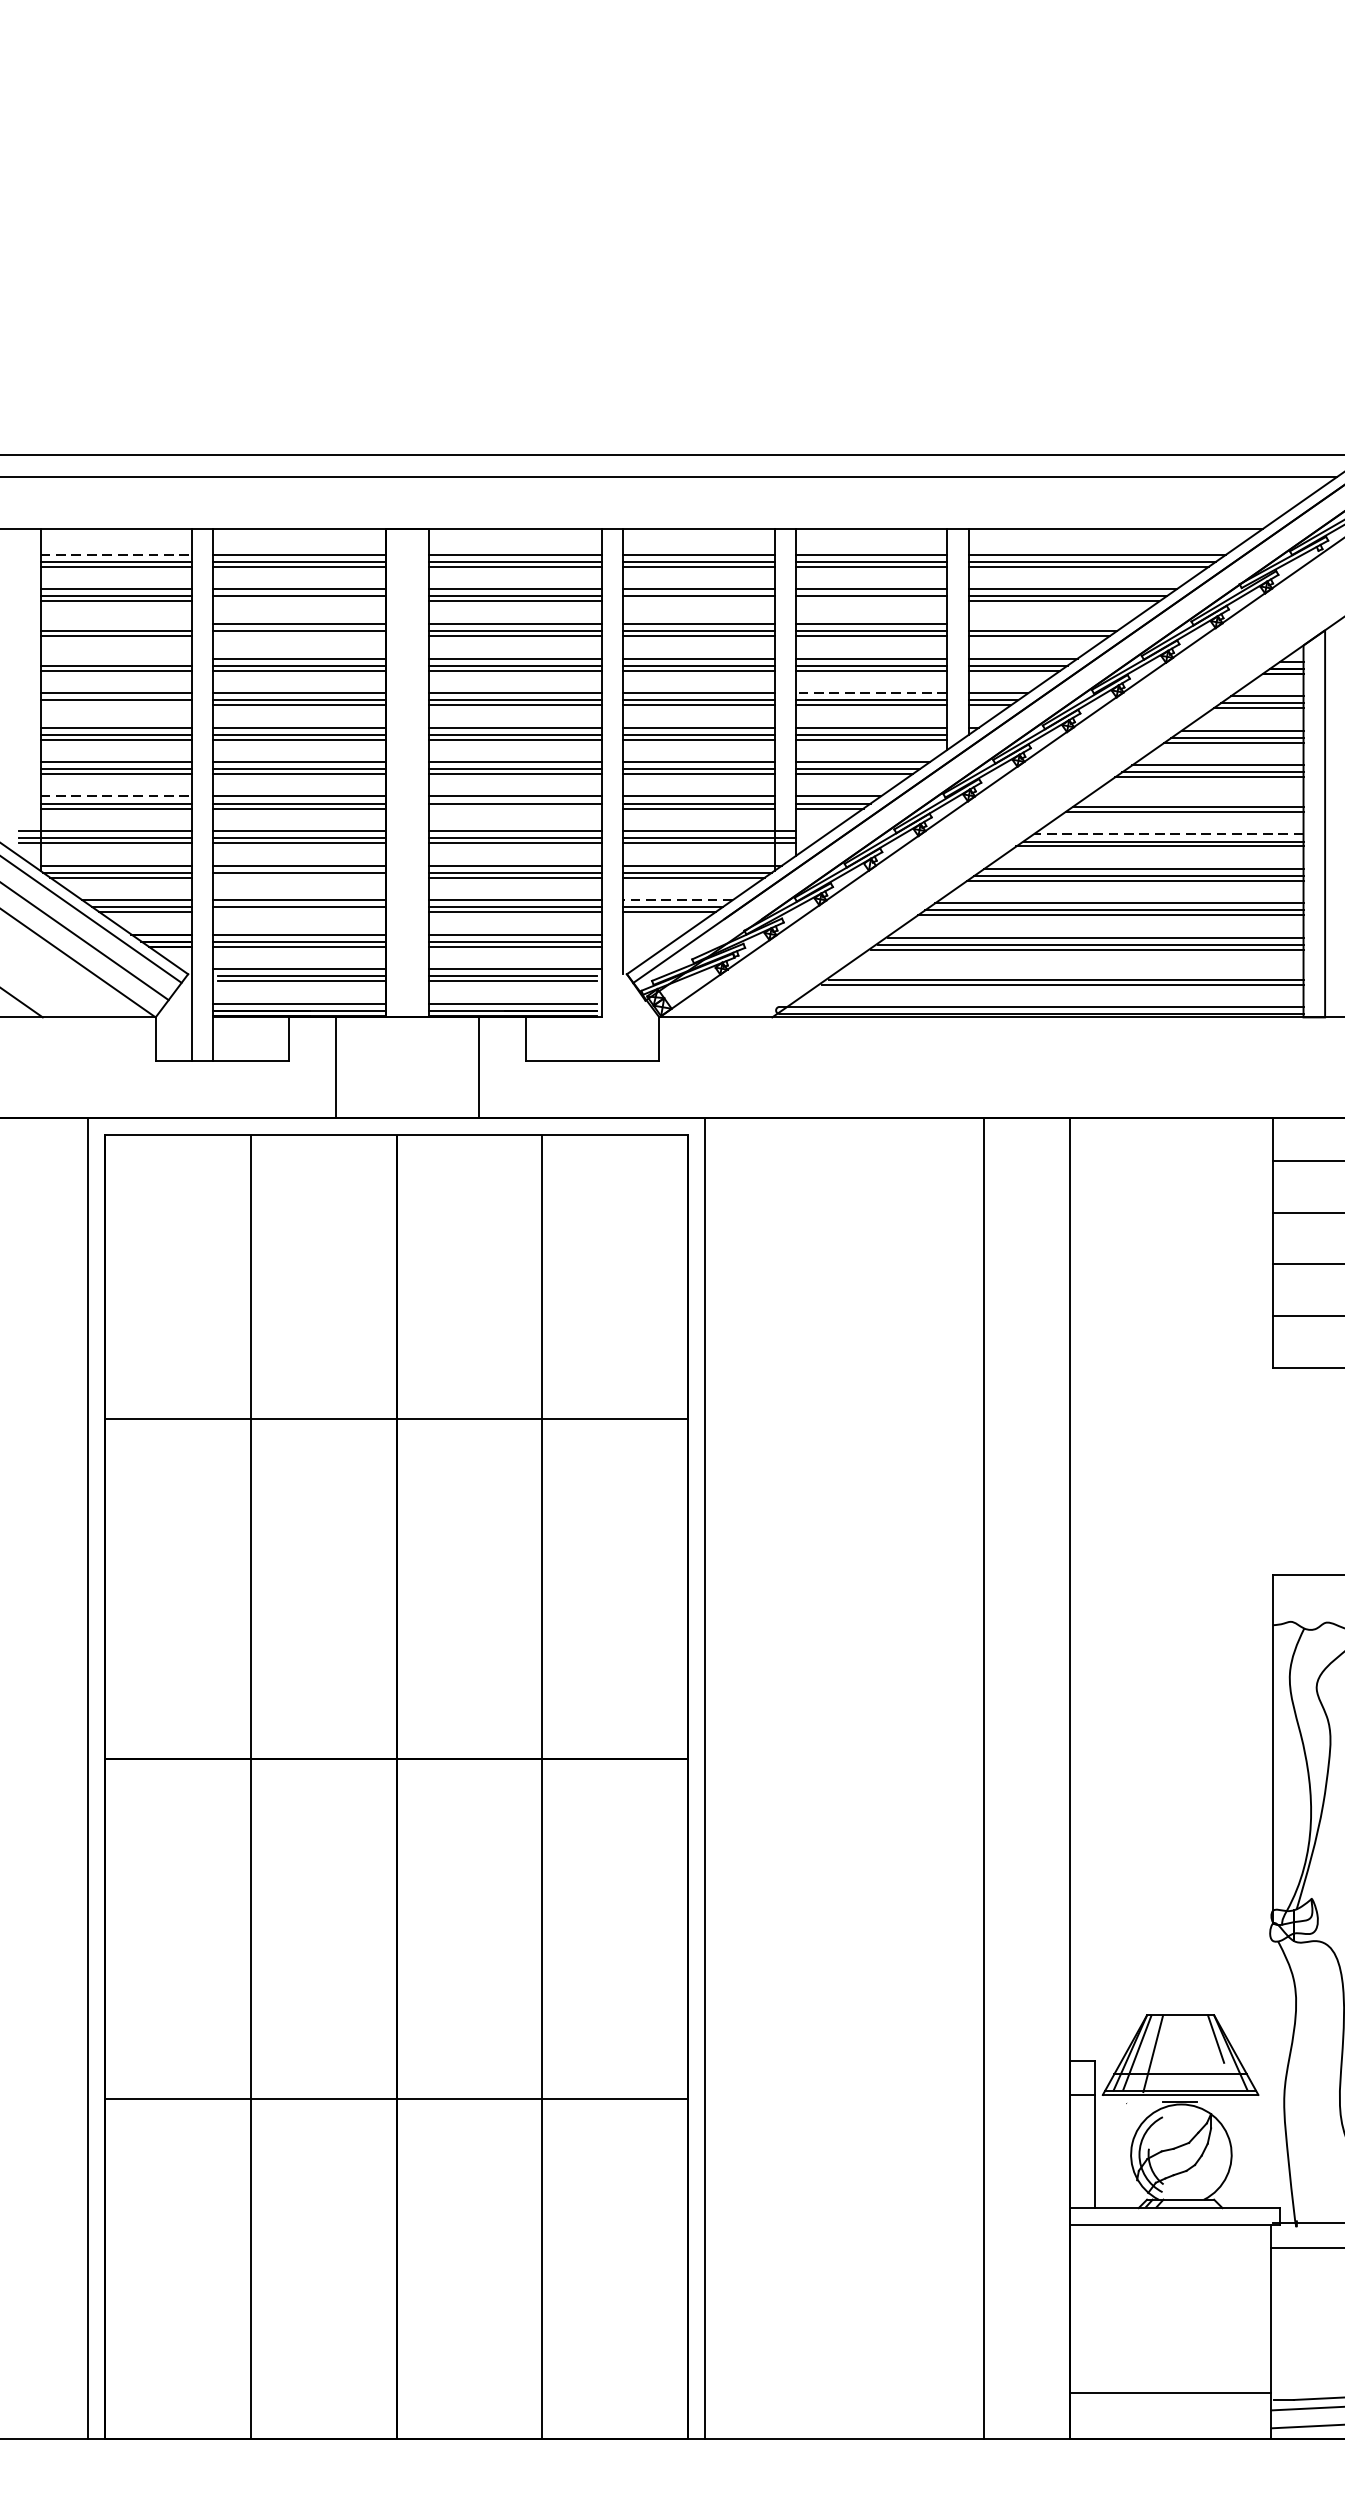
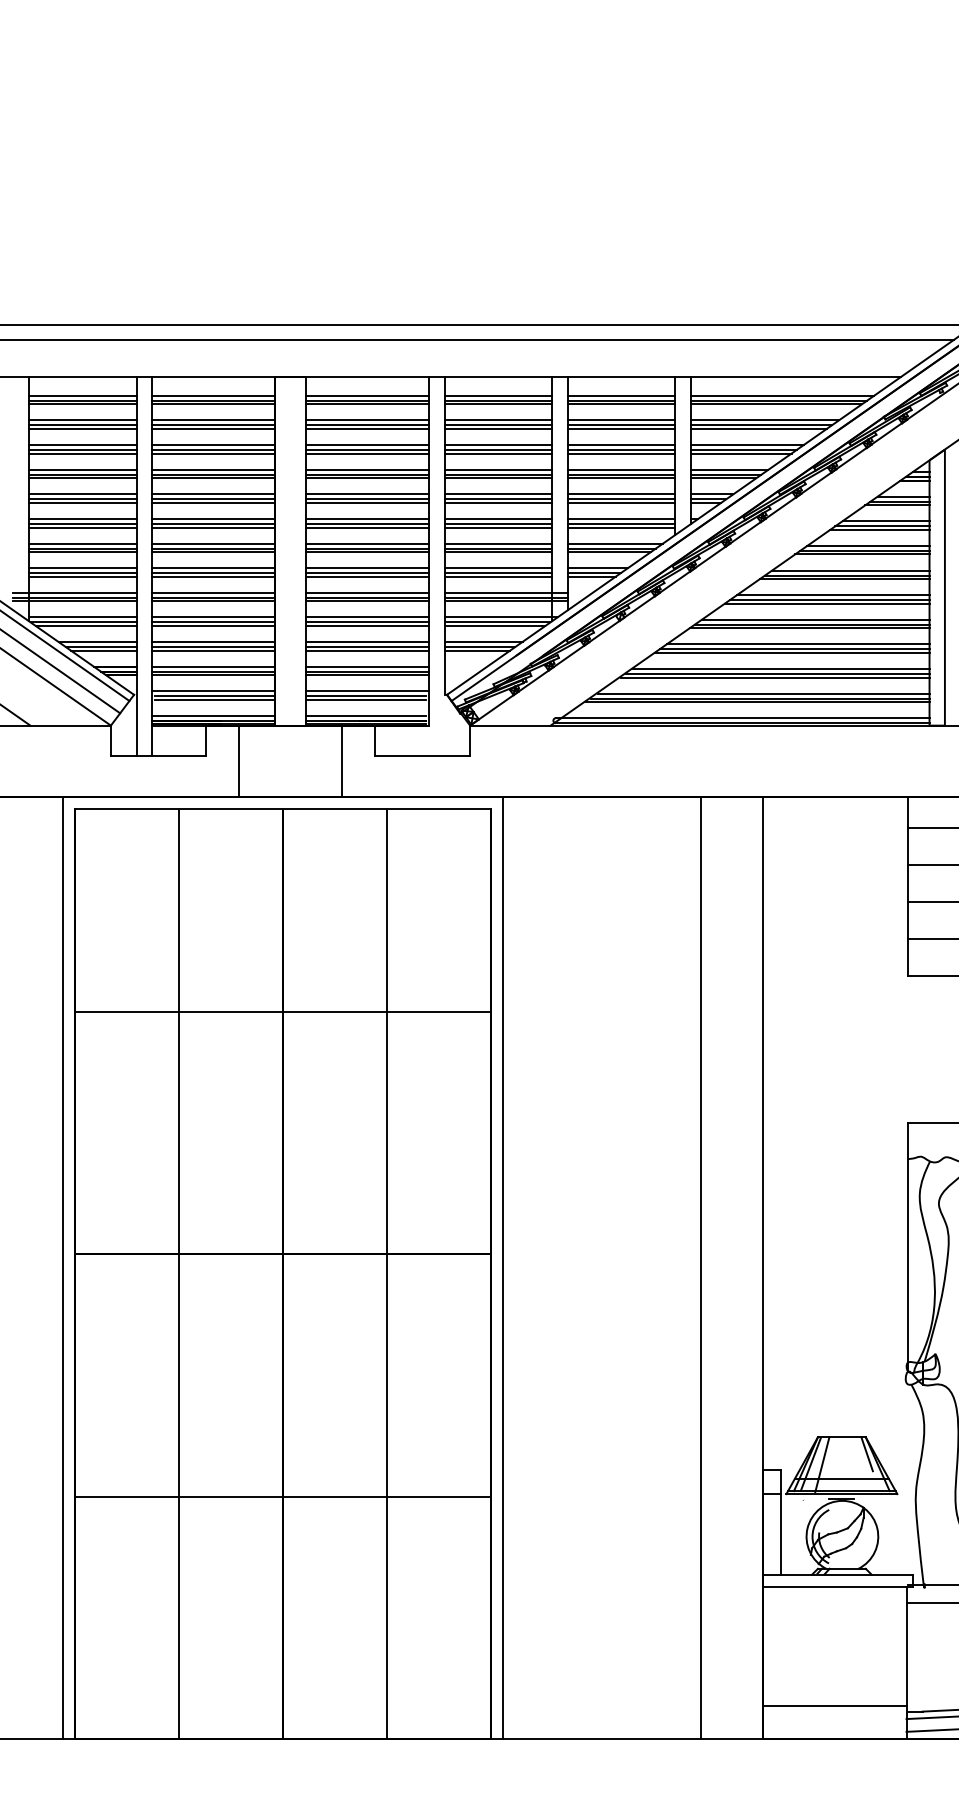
line: (115, 554) -> (82, 395), dashed -> solid
line: (299, 600) -> (213, 428), added
line: (699, 600) -> (498, 428), added
line: (871, 600) -> (621, 428), added
line: (115, 624) -> (82, 445), added
line: (1046, 624) -> (746, 445), added
line: (299, 635) -> (213, 453), added
line: (115, 658) -> (82, 469), added
line: (871, 693) -> (621, 494), dashed -> solid
line: (115, 704) -> (82, 502), added
line: (115, 797) -> (82, 568), dashed -> solid
line: (1192, 799) -> (850, 570), added
line: (515, 808) -> (367, 576), added
line: (1167, 834) -> (832, 595), dashed -> solid
line: (299, 877) -> (213, 625), added
line: (678, 899) -> (483, 641), dashed -> solid
line: (299, 912) -> (213, 650), added
line: (1070, 972) -> (763, 693), added

